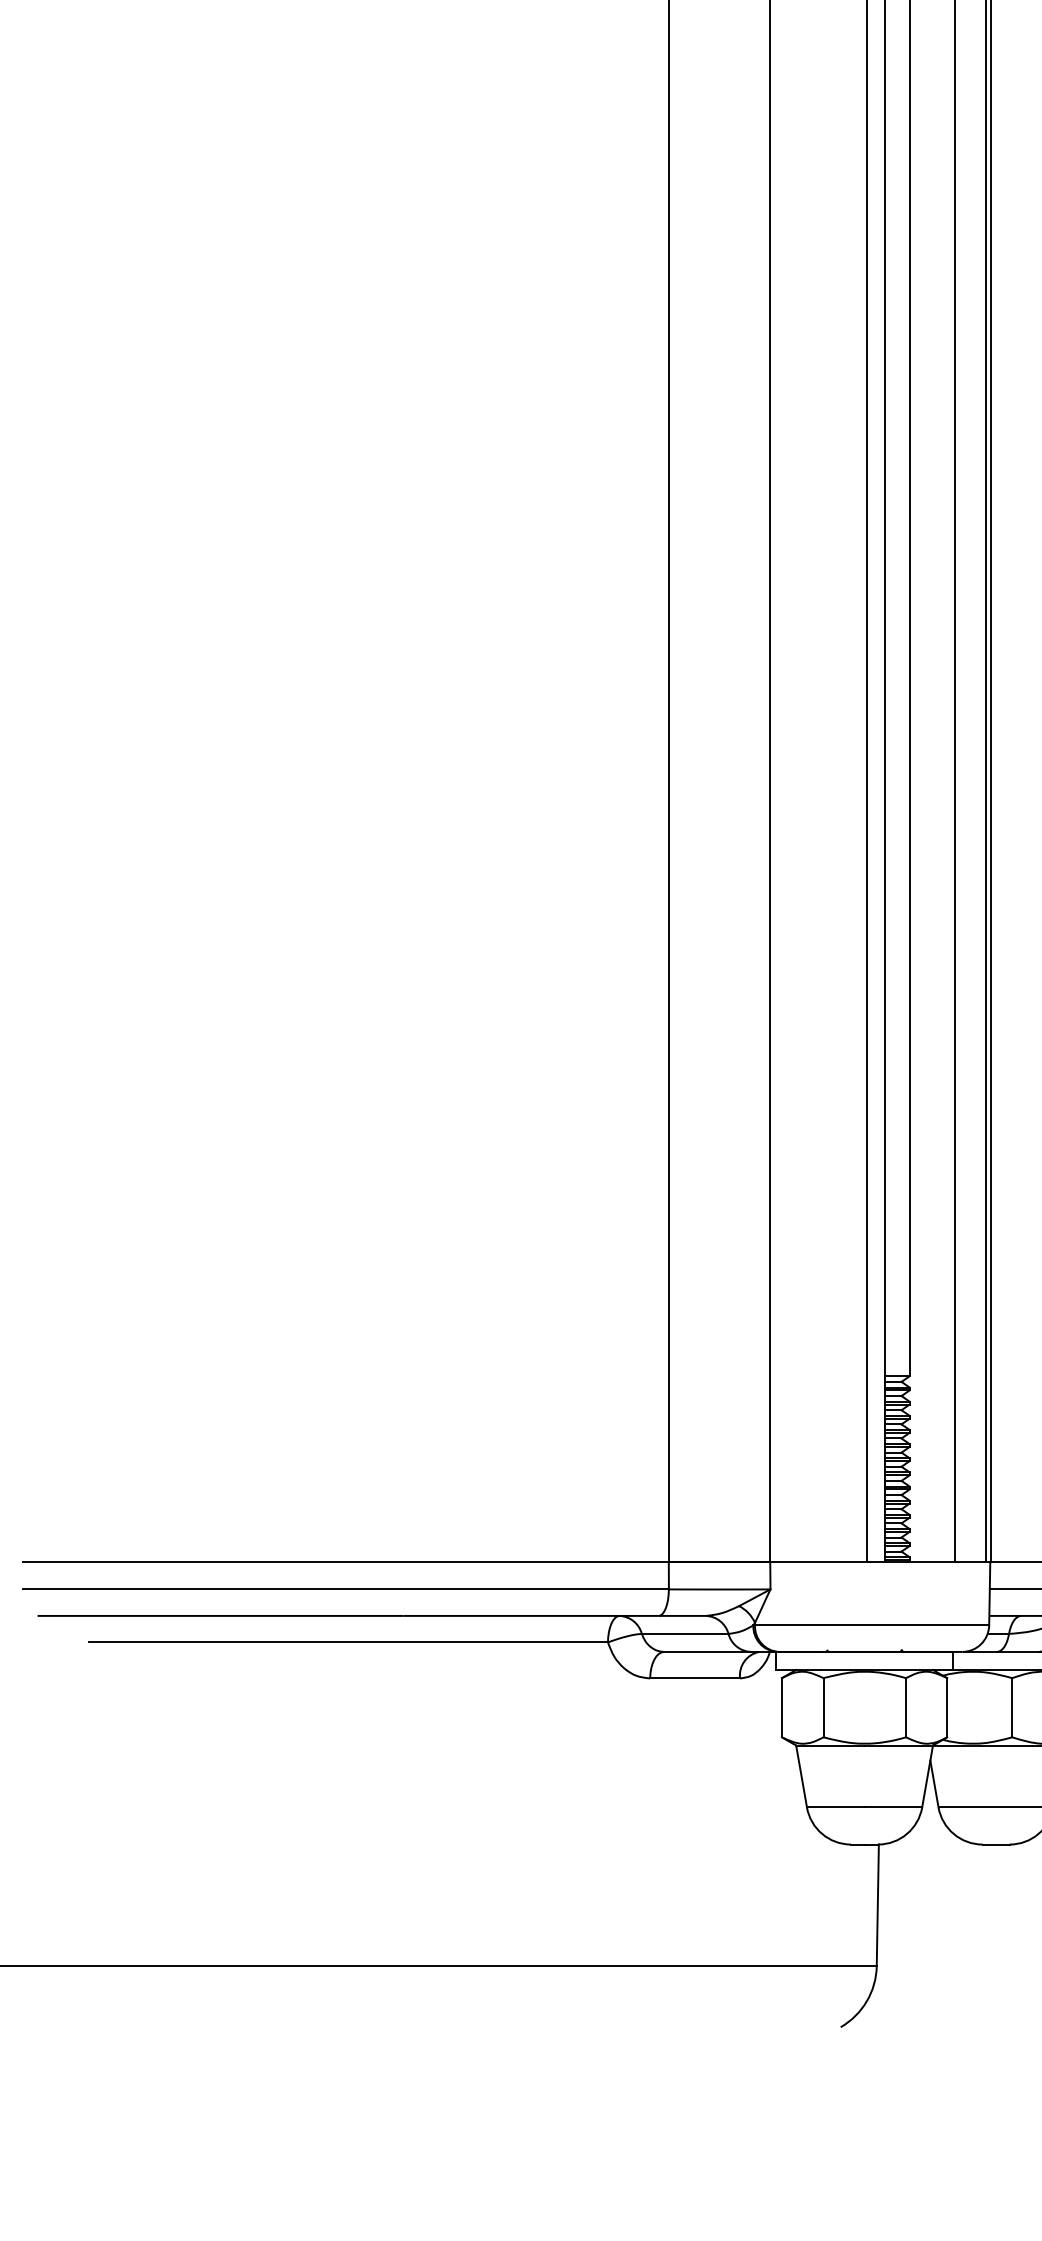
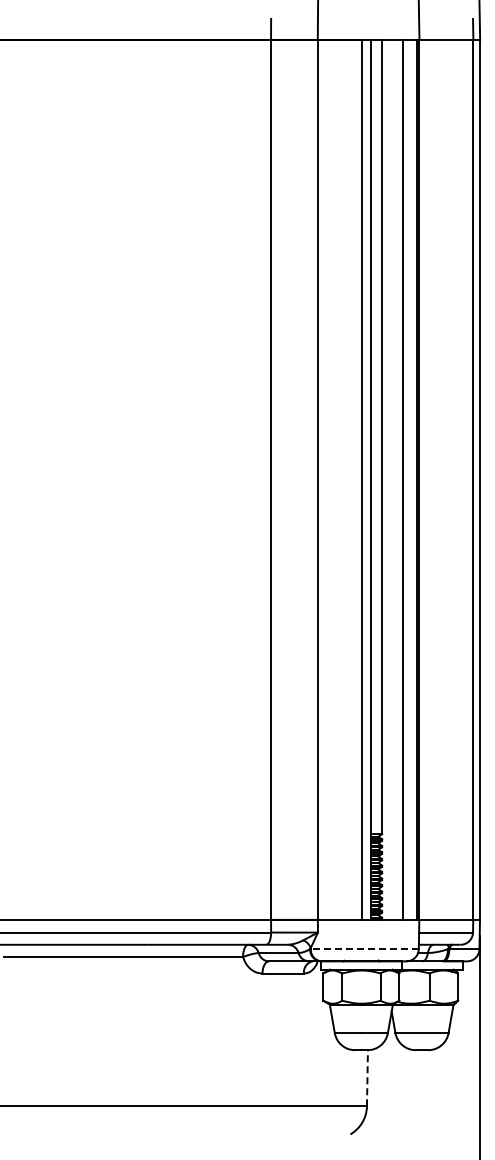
line: (871, 1626) -> (364, 949), solid -> dashed
line: (877, 1903) -> (367, 1077), solid -> dashed

